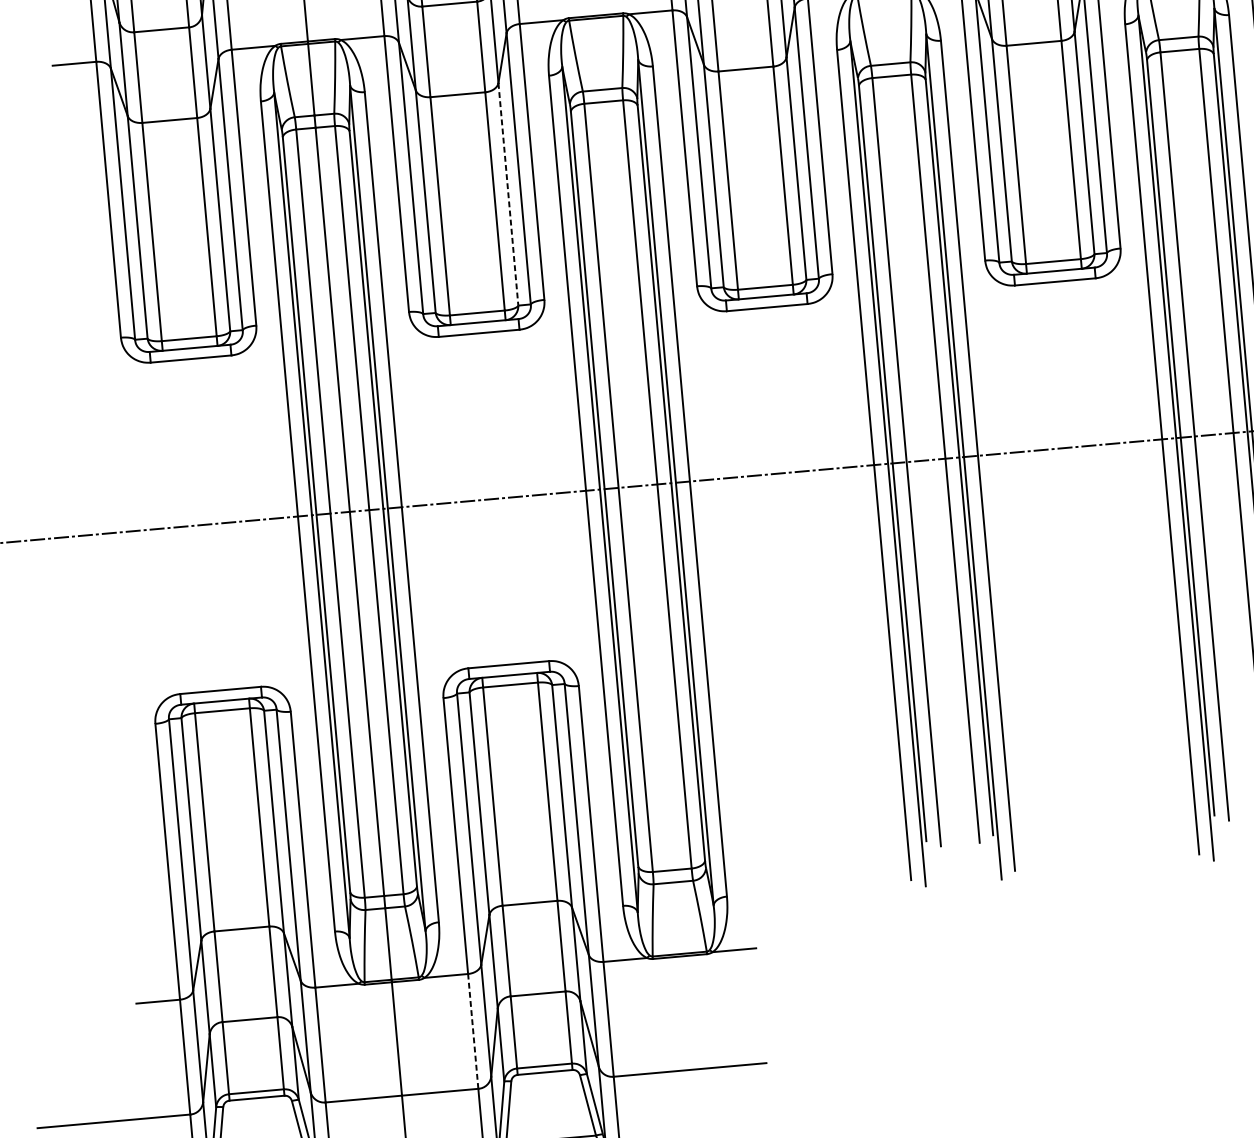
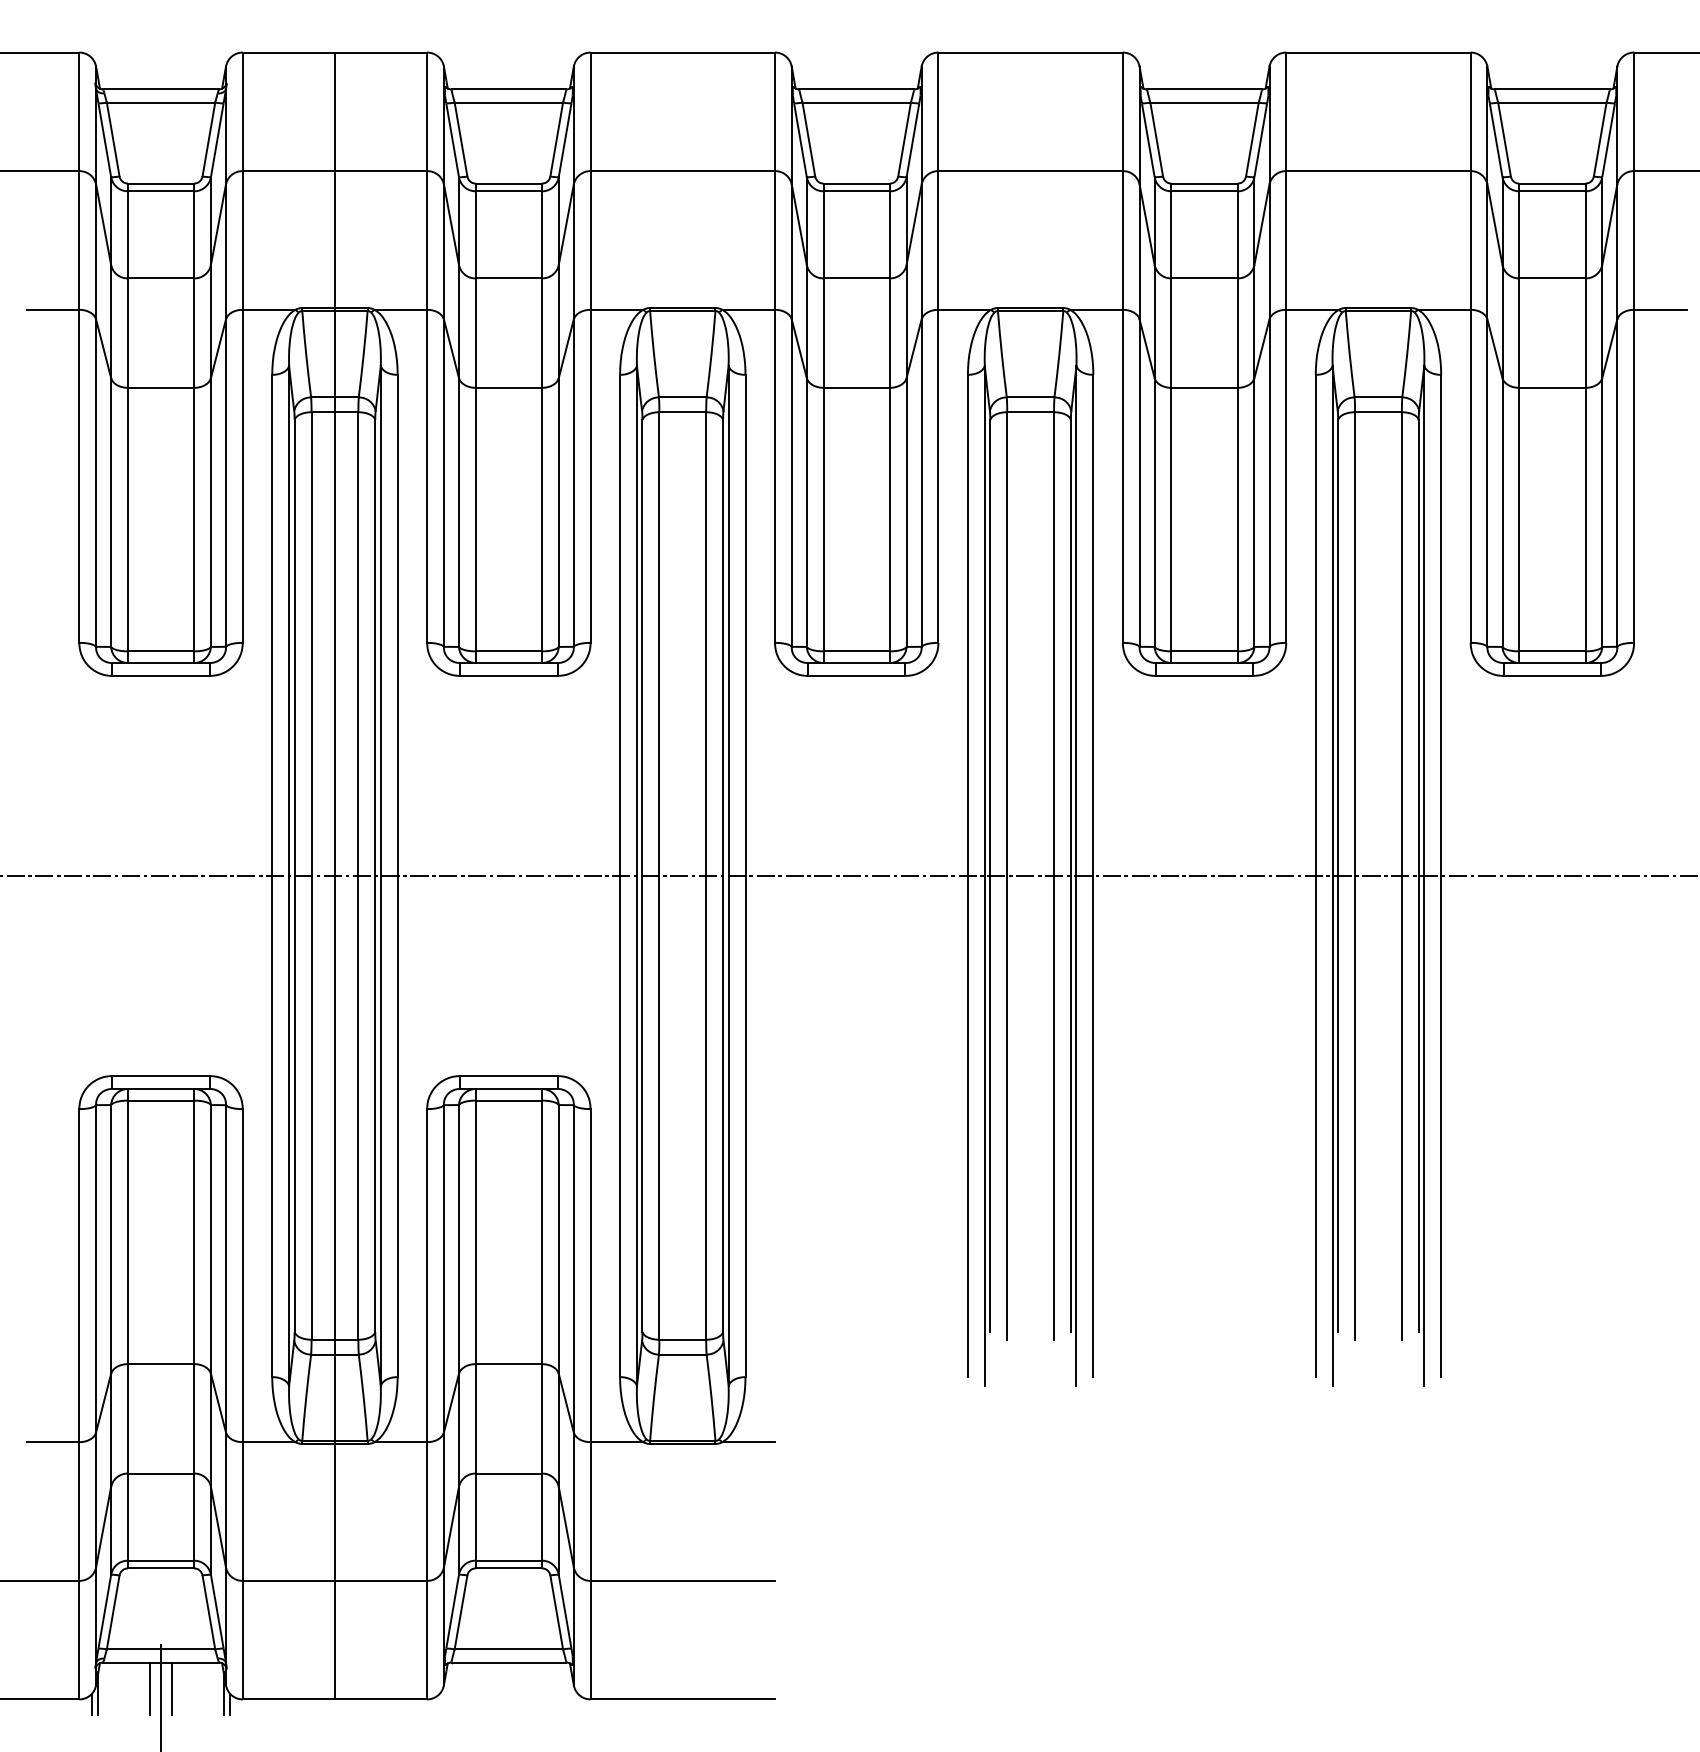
line: (508, 195) -> (558, 513), dashed -> solid
line: (473, 1031) -> (427, 1511), dashed -> solid

